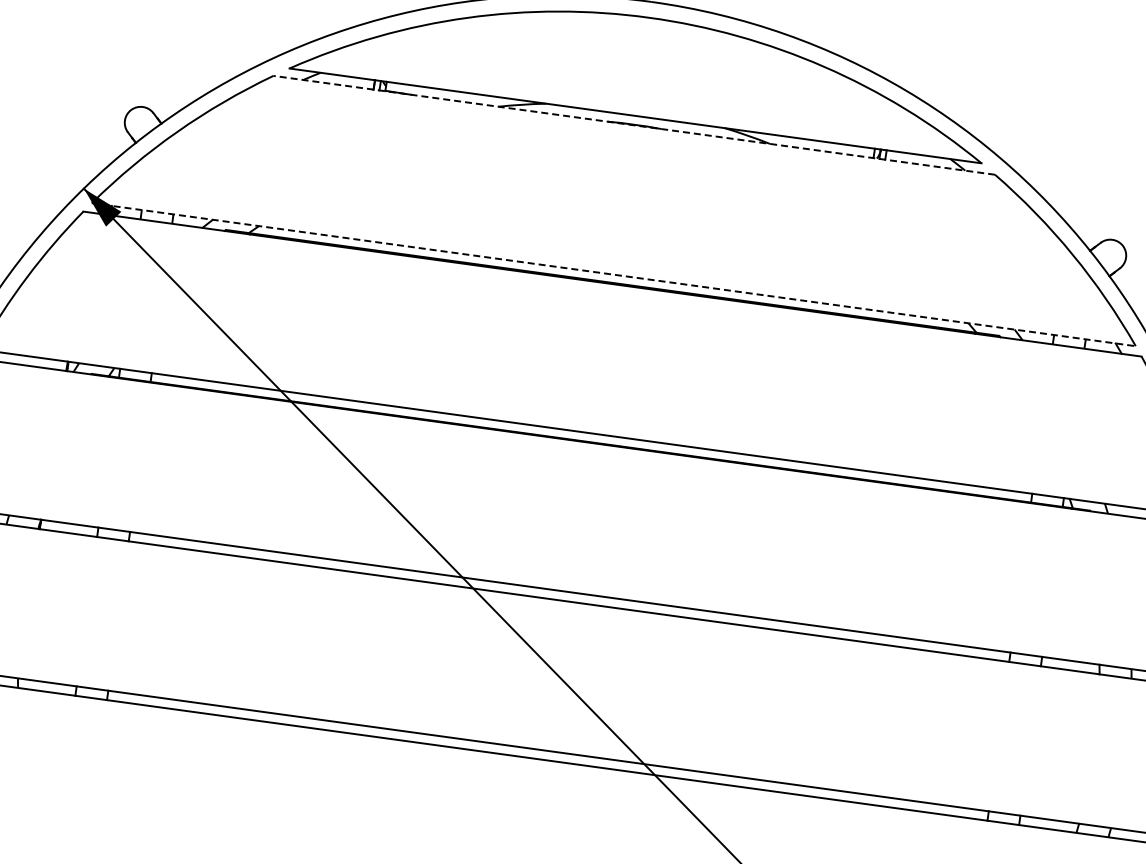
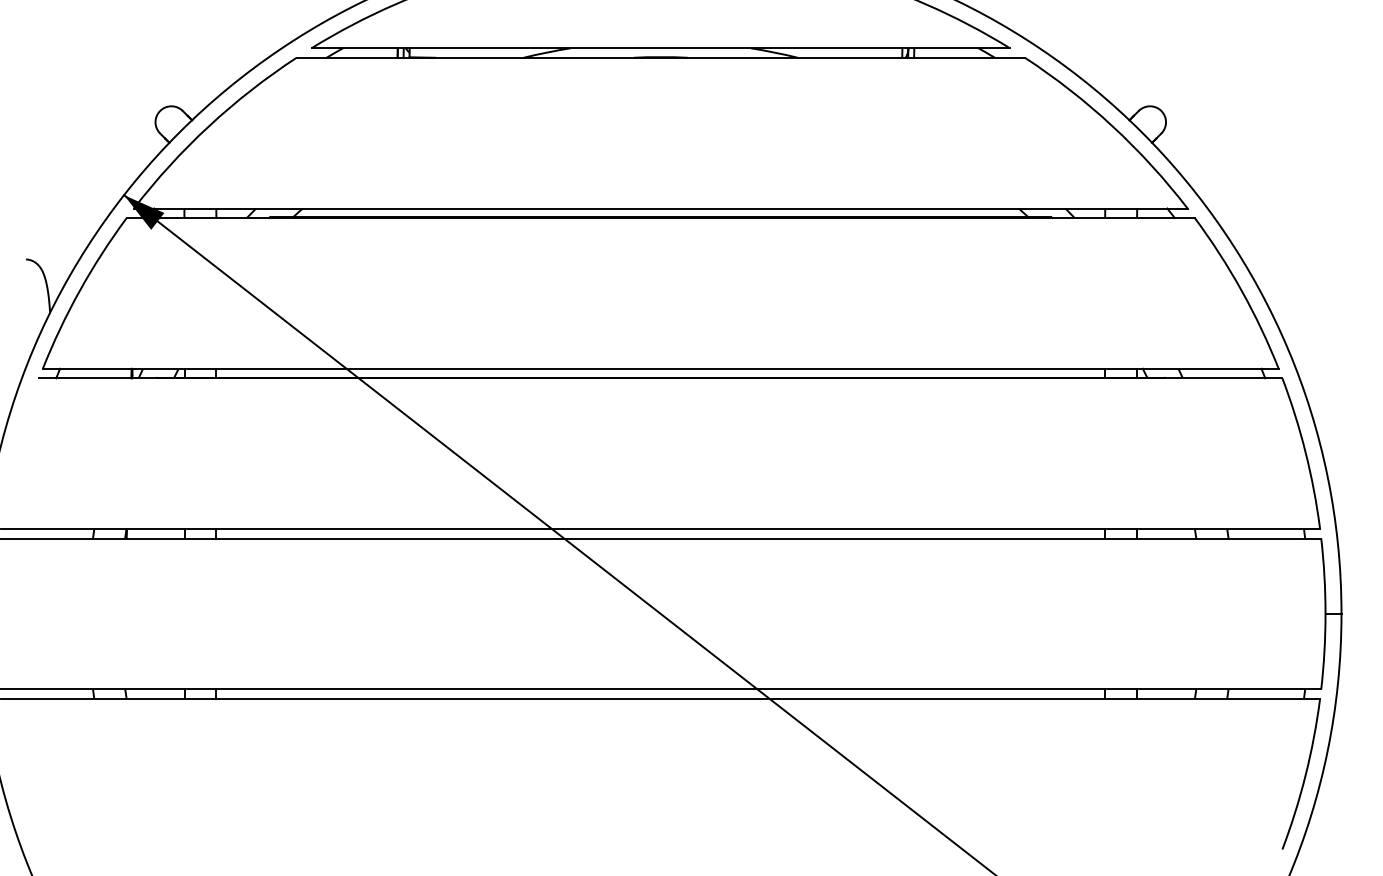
line: (634, 125) -> (660, 57), dashed -> solid
line: (613, 274) -> (660, 208), dashed -> solid

